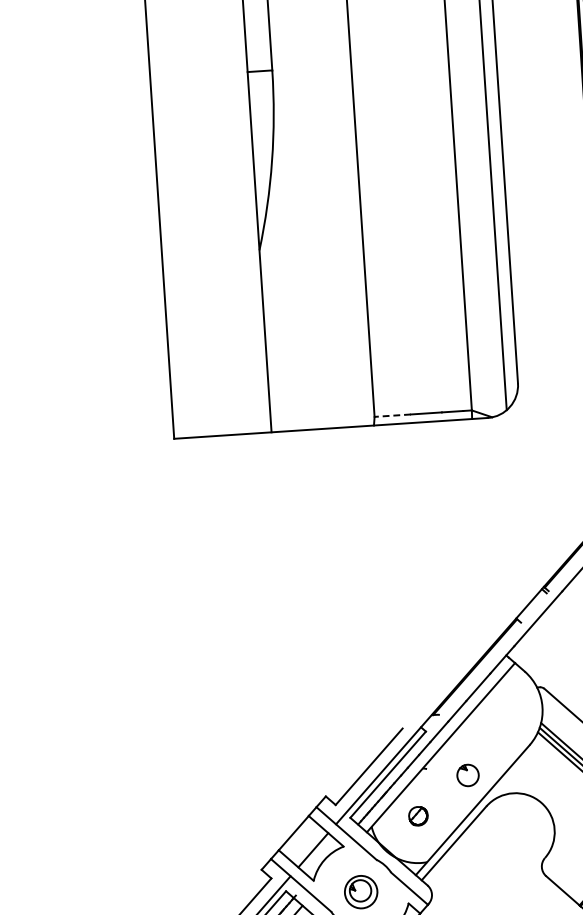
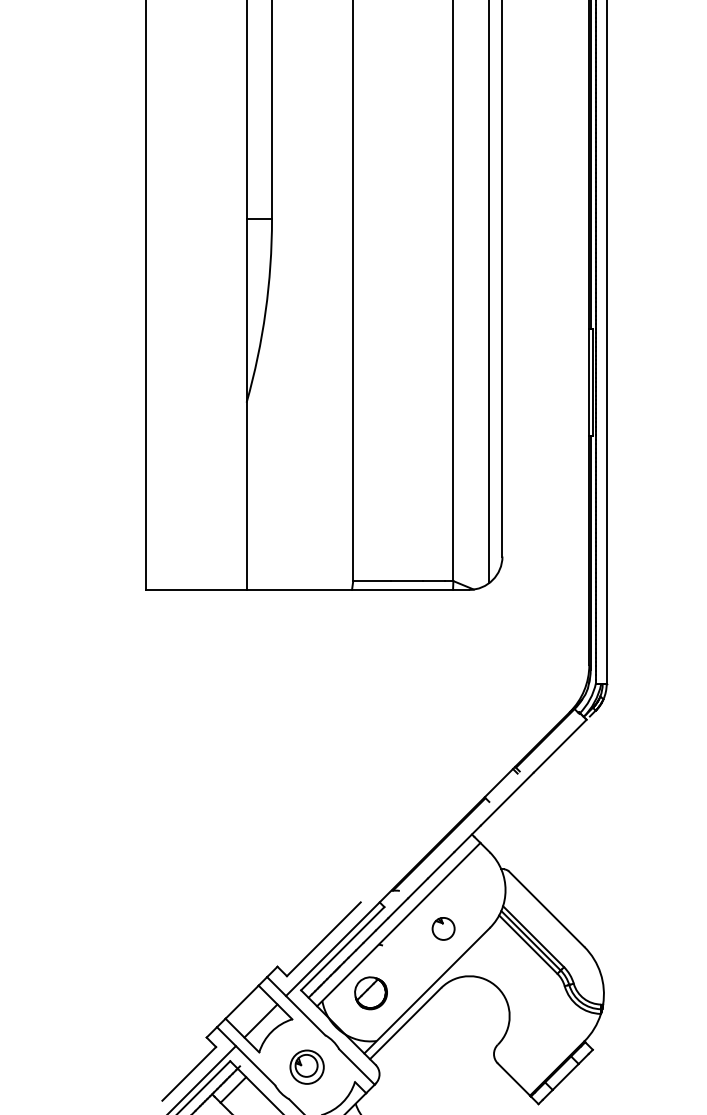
line: (392, 416) -> (371, 581), dashed -> solid
part: (467, 775) -> (443, 928), moved
part: (417, 816) -> (370, 993), size x1.67

